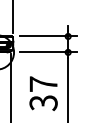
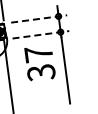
line: (49, 36) -> (40, 18), solid -> dashed
line: (48, 52) -> (41, 34), solid -> dashed
text: (43, 93) -> (39, 63), moved

